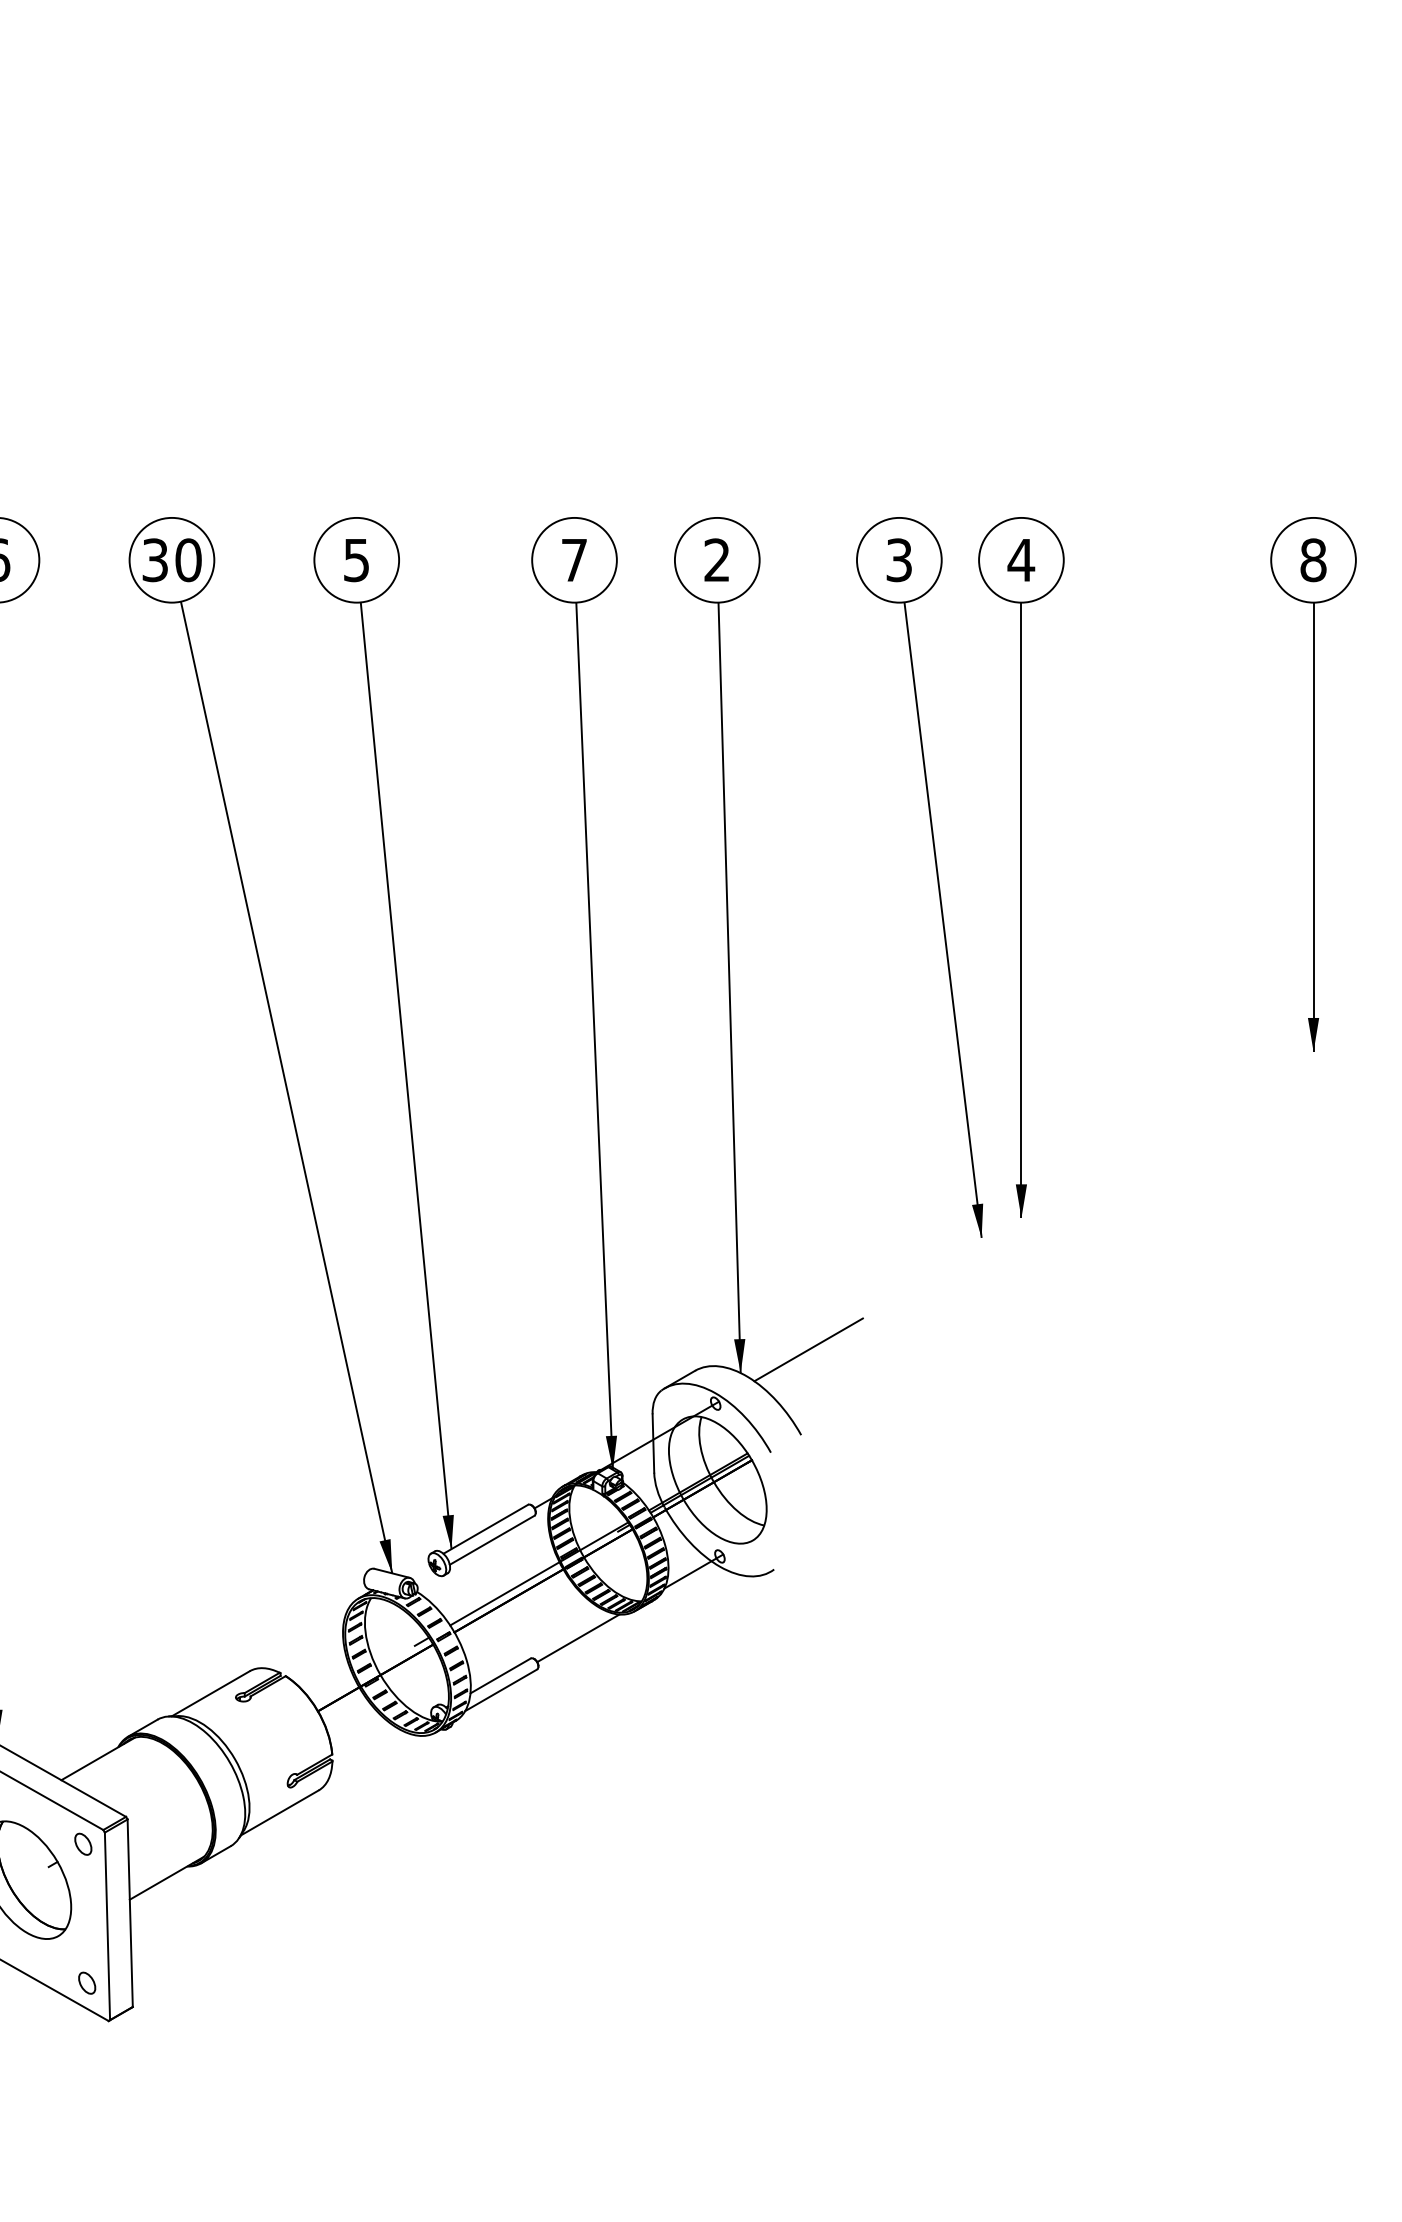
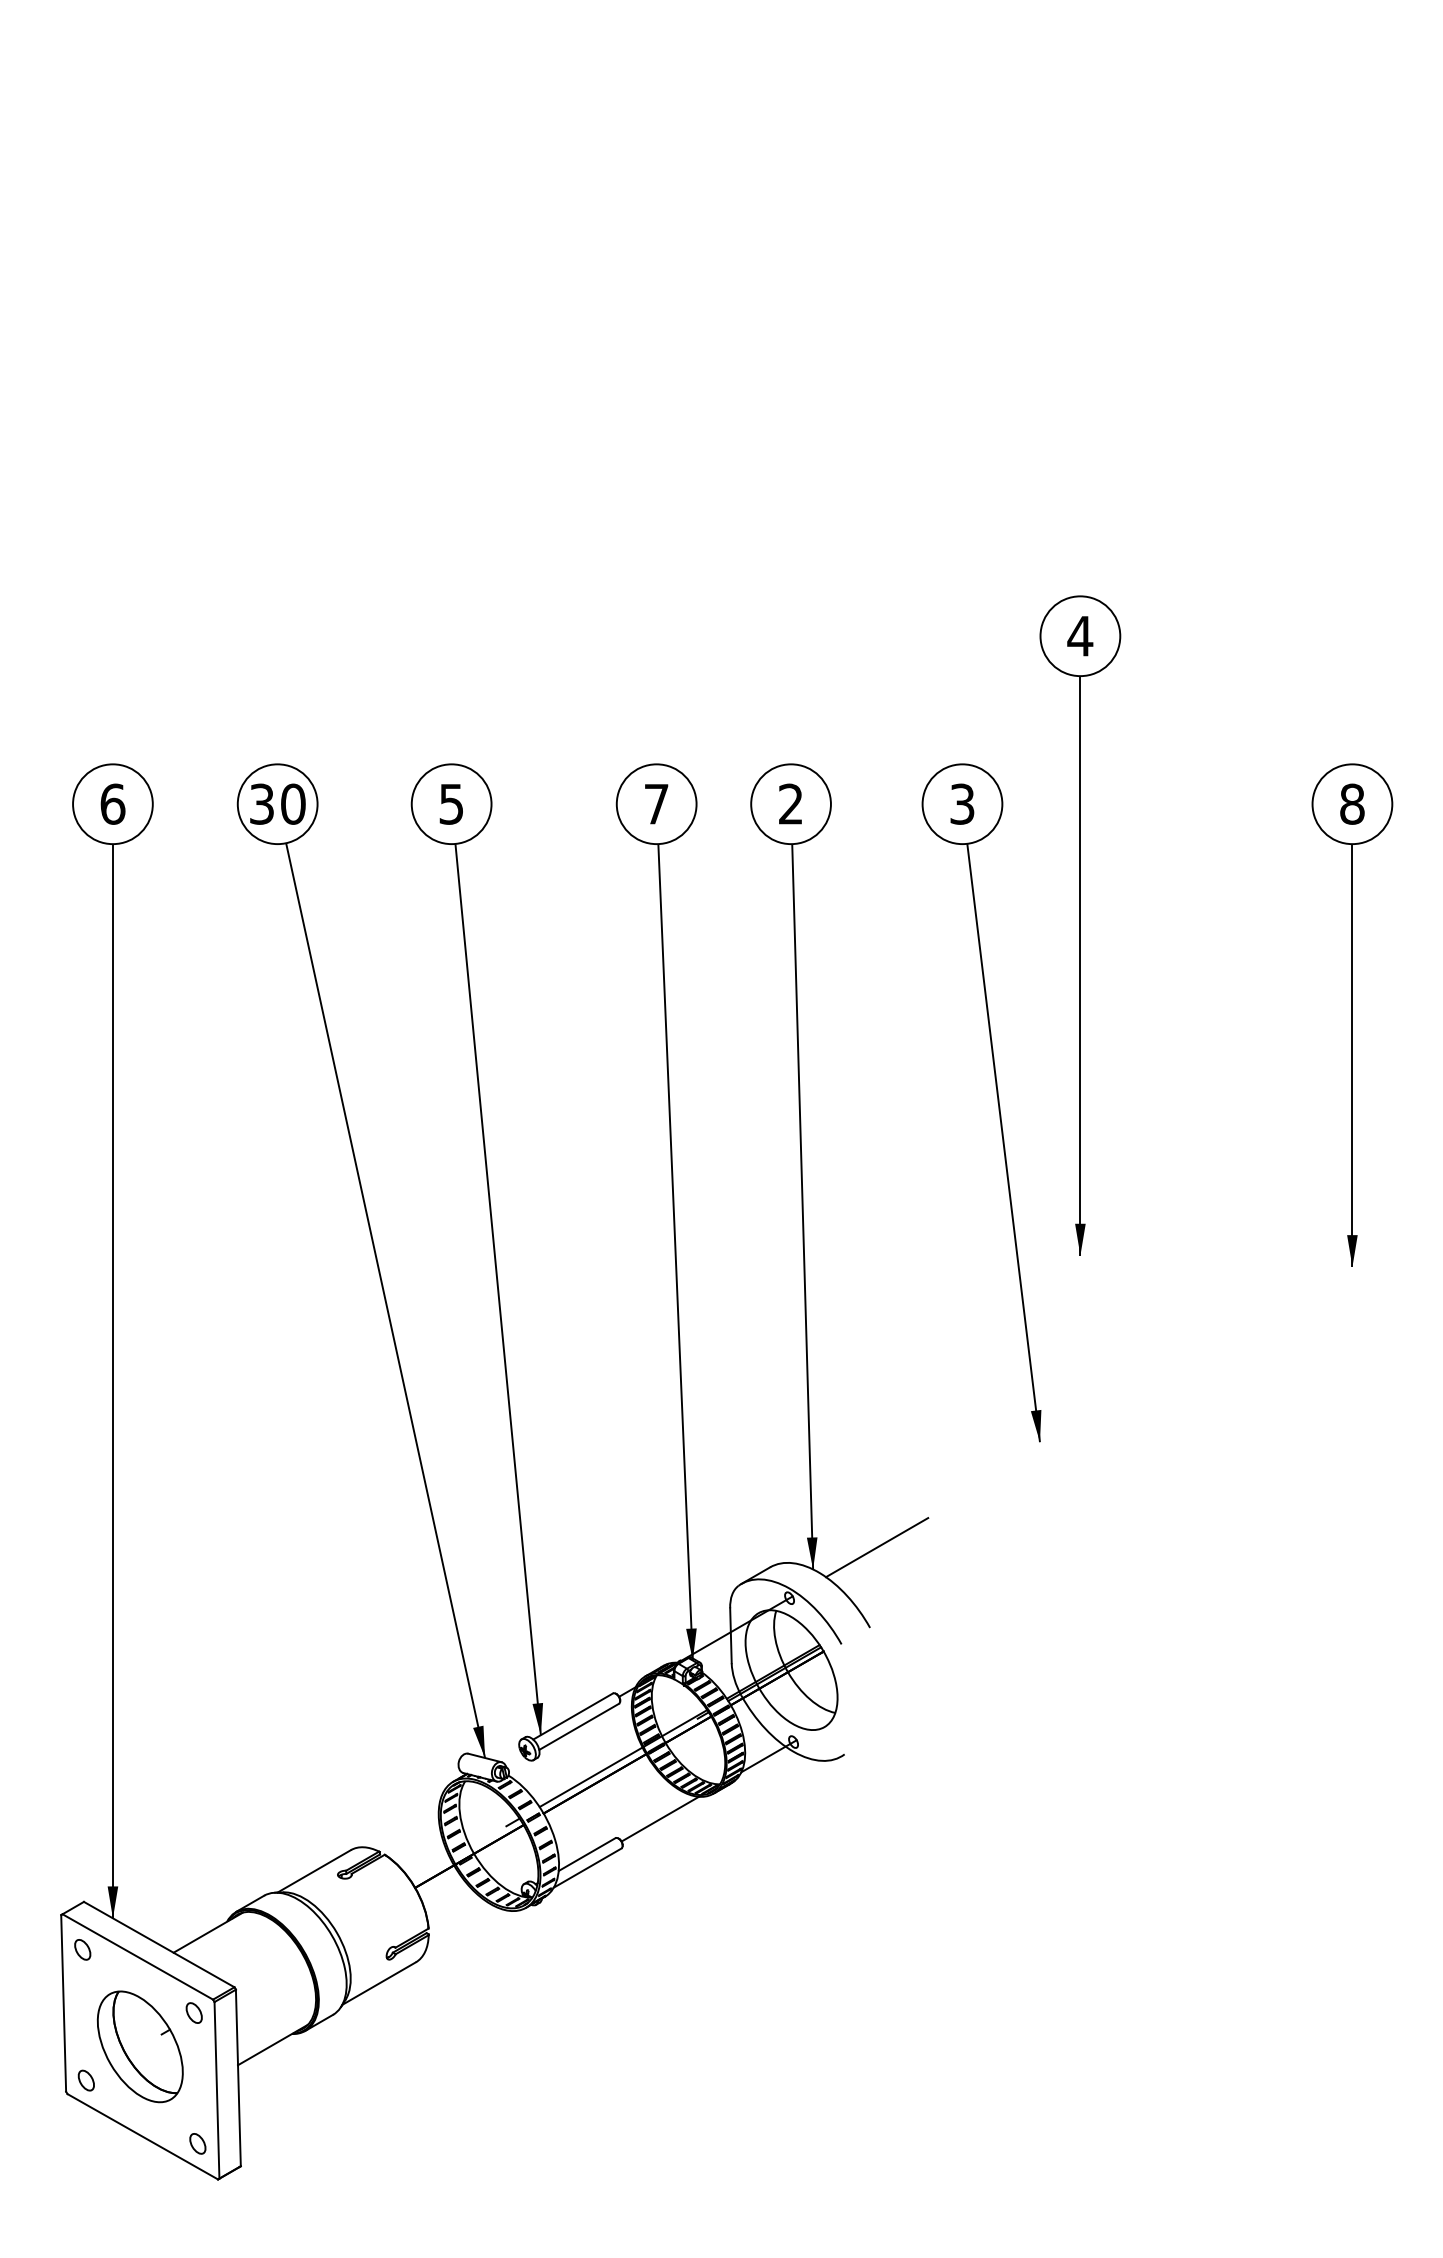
part: (1021, 867) -> (1080, 925), moved

